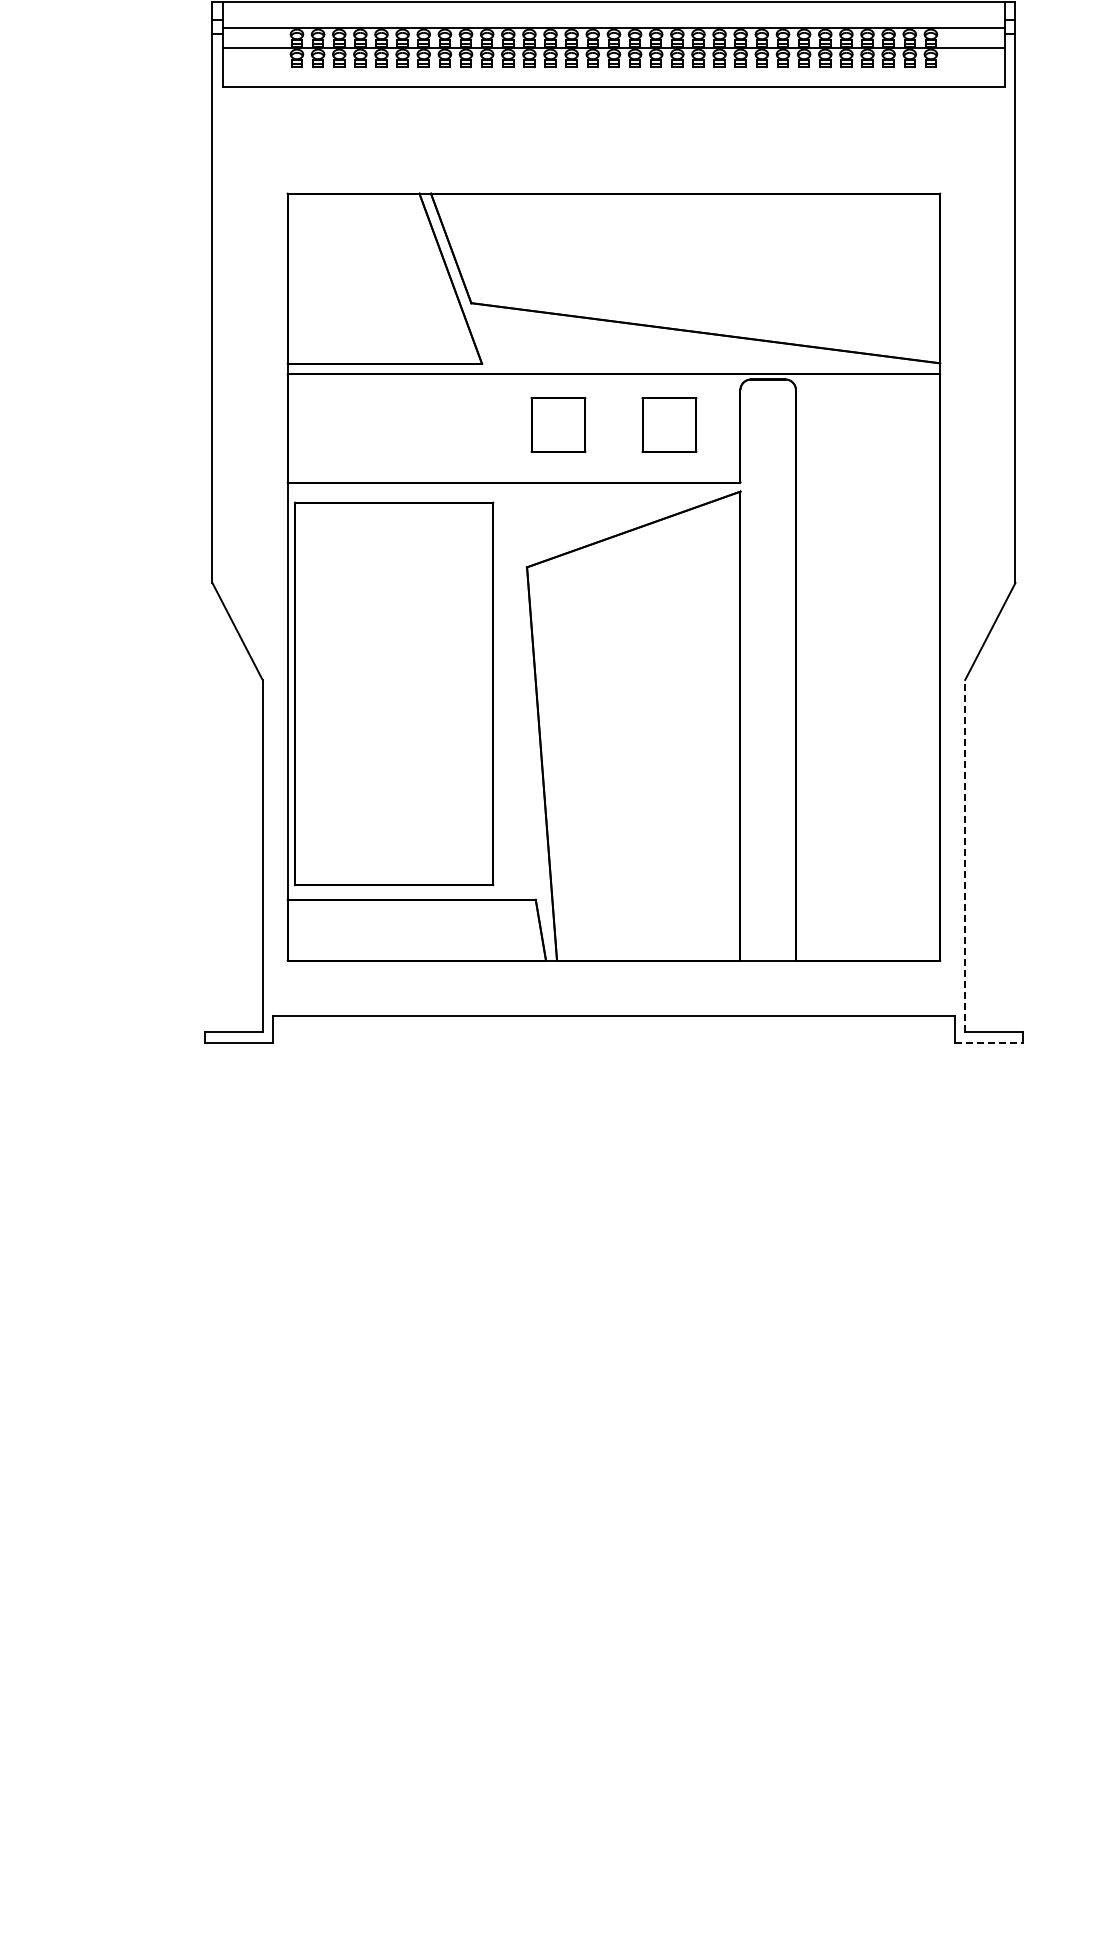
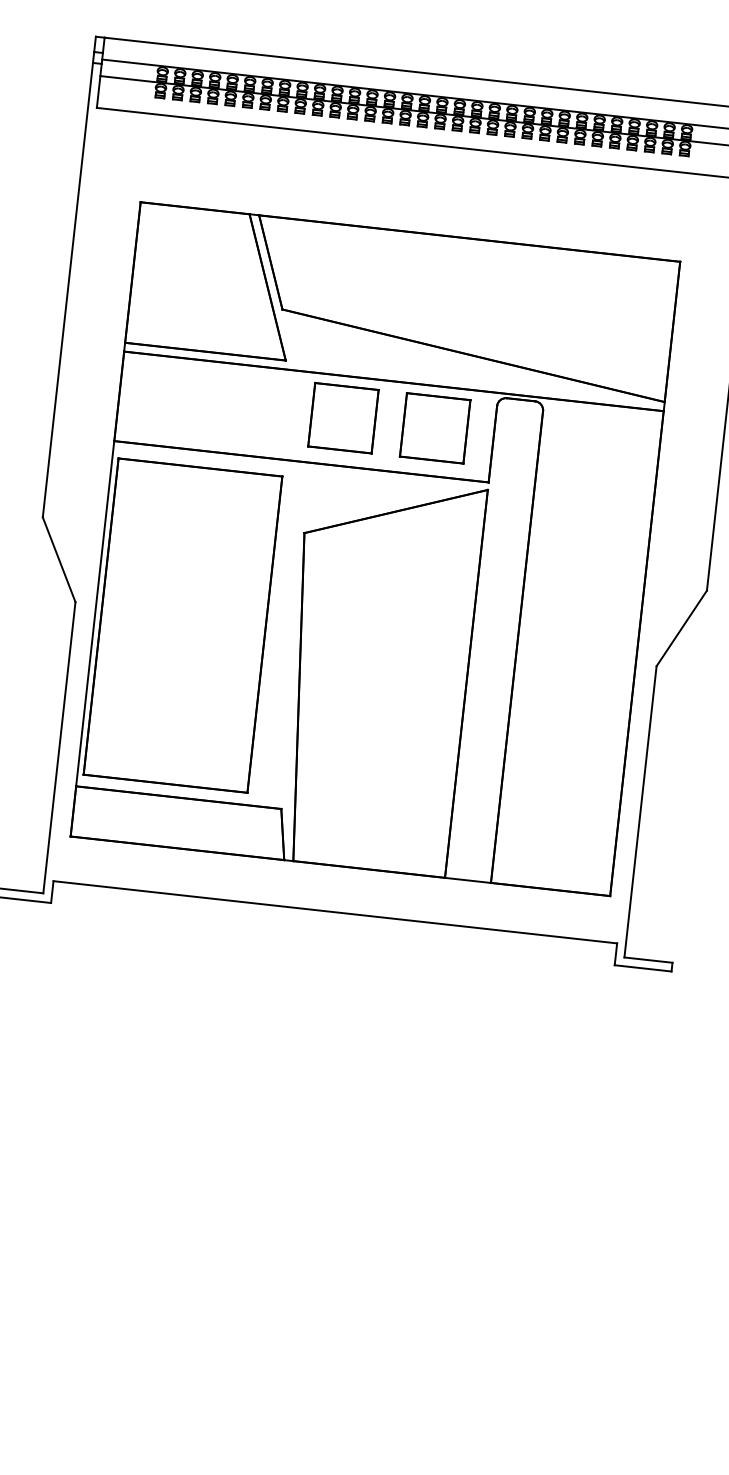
part: (558, 424) -> (343, 417), size x1.43
part: (669, 424) -> (435, 427), size x1.43
line: (965, 855) -> (640, 811), dashed -> solid
line: (989, 1042) -> (643, 968), dashed -> solid

